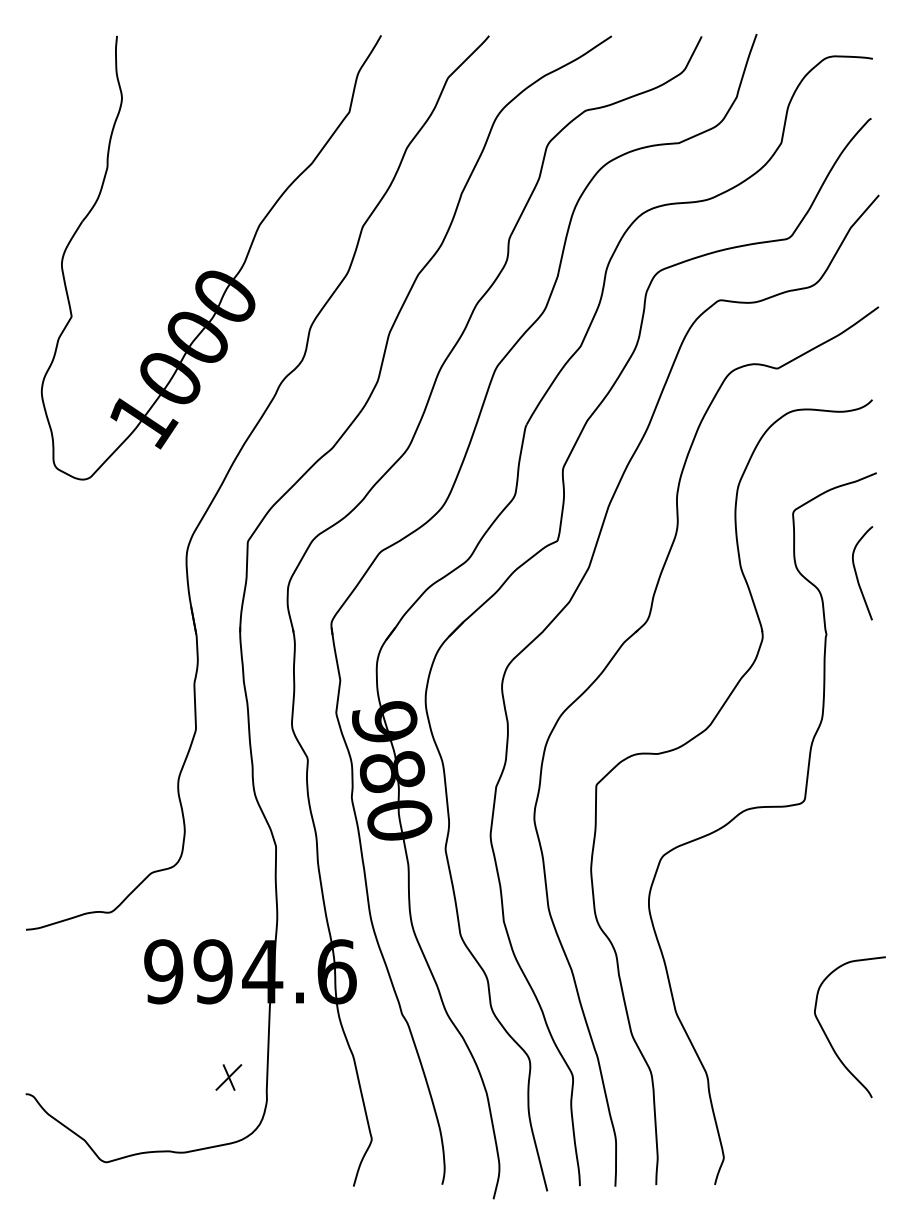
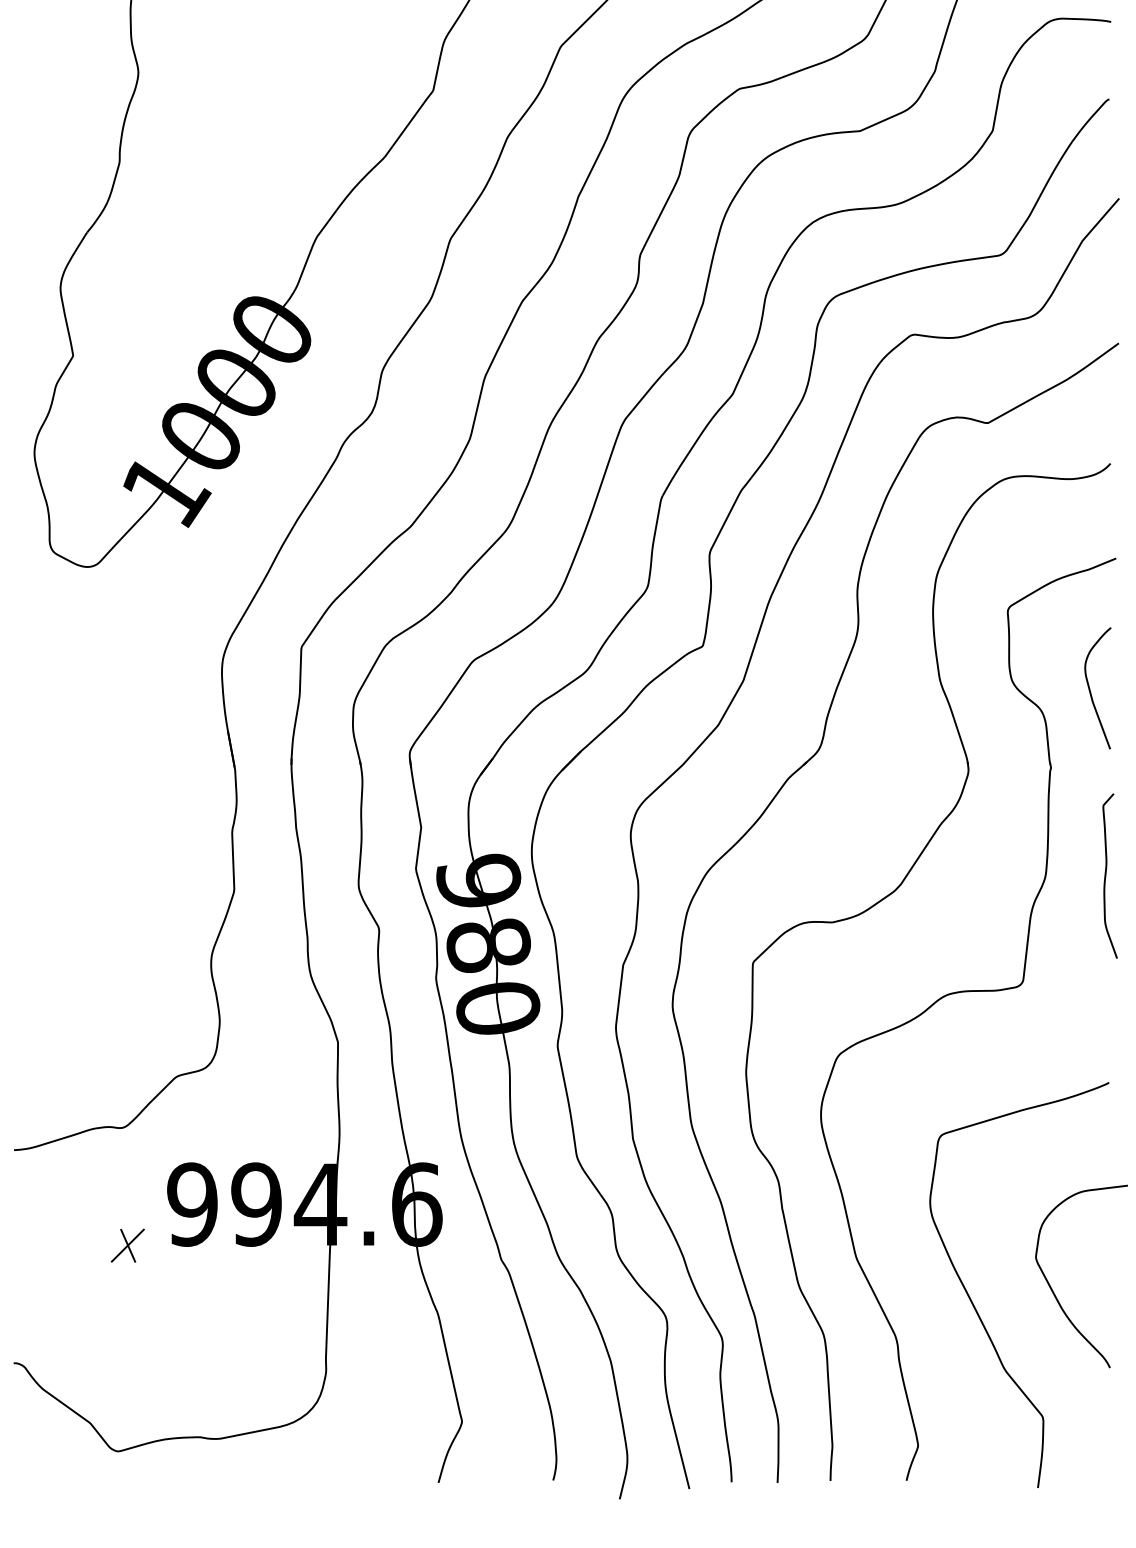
curve: (869, 717) -> (1106, 875), added
curve: (769, 1052) -> (977, 1309), added
part: (228, 1077) -> (127, 1245), moved

